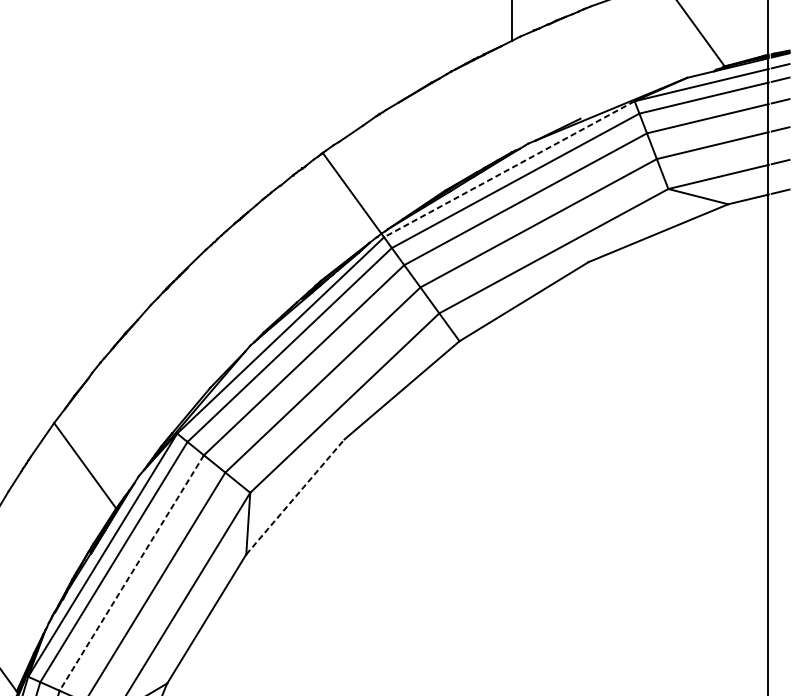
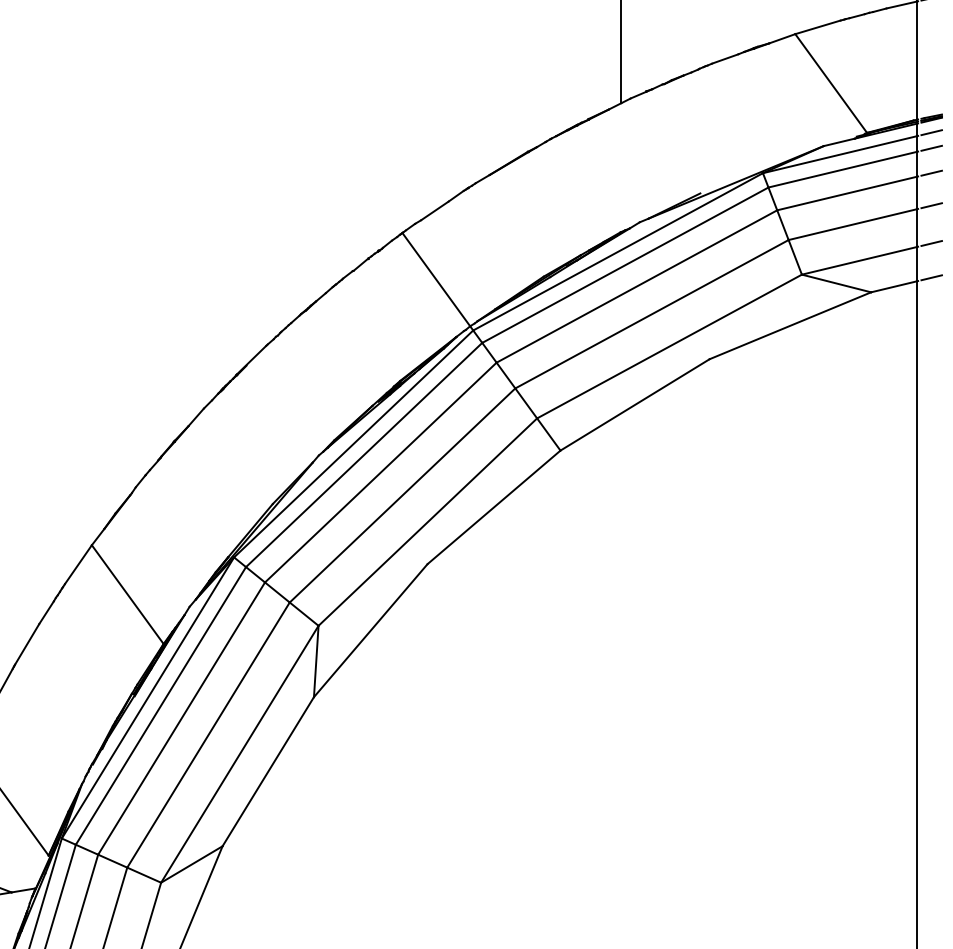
line: (509, 168) -> (618, 251), dashed -> solid
line: (296, 496) -> (371, 630), dashed -> solid
line: (131, 572) -> (181, 718), dashed -> solid

